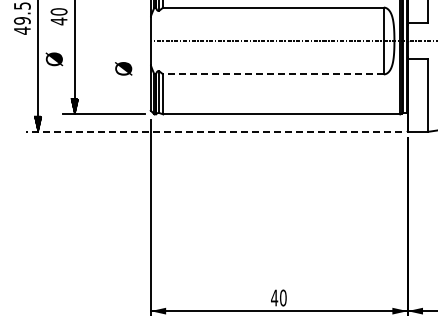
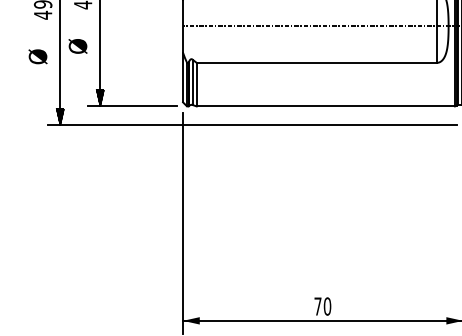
text: (123, 68) -> (37, 56), moved
line: (273, 74) -> (316, 62), dashed -> solid
line: (214, 131) -> (252, 125), dashed -> solid
text: (274, 297) -> (317, 305), 40 -> 70

